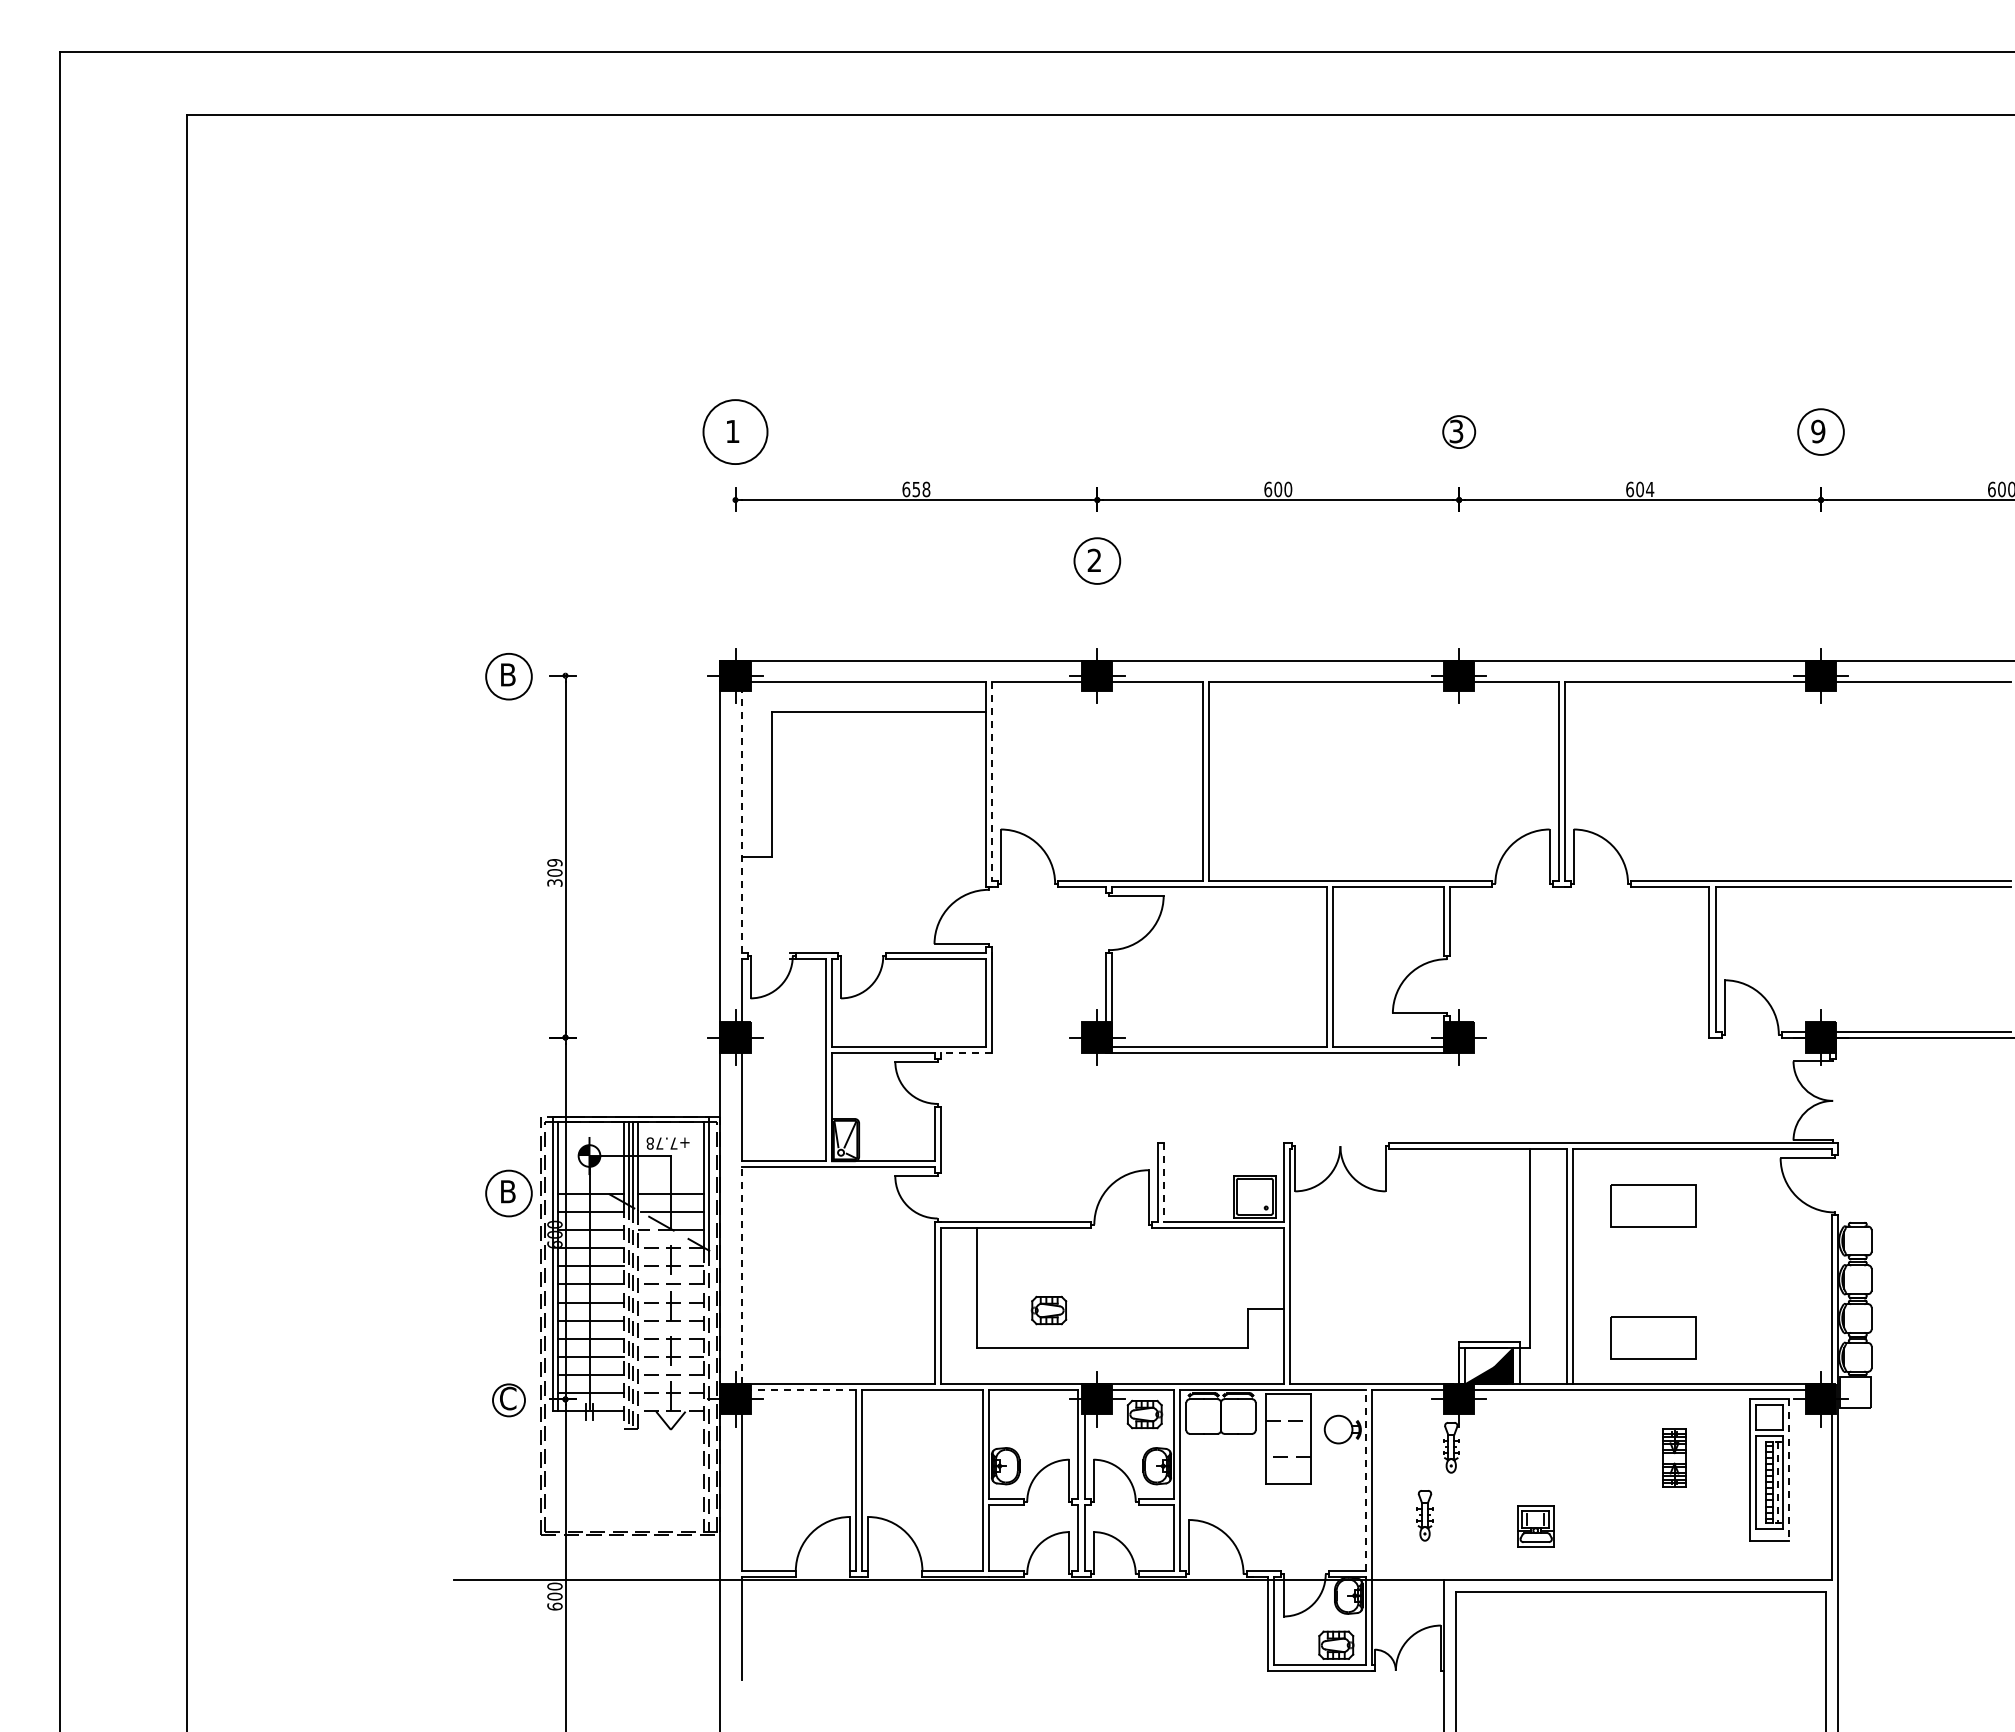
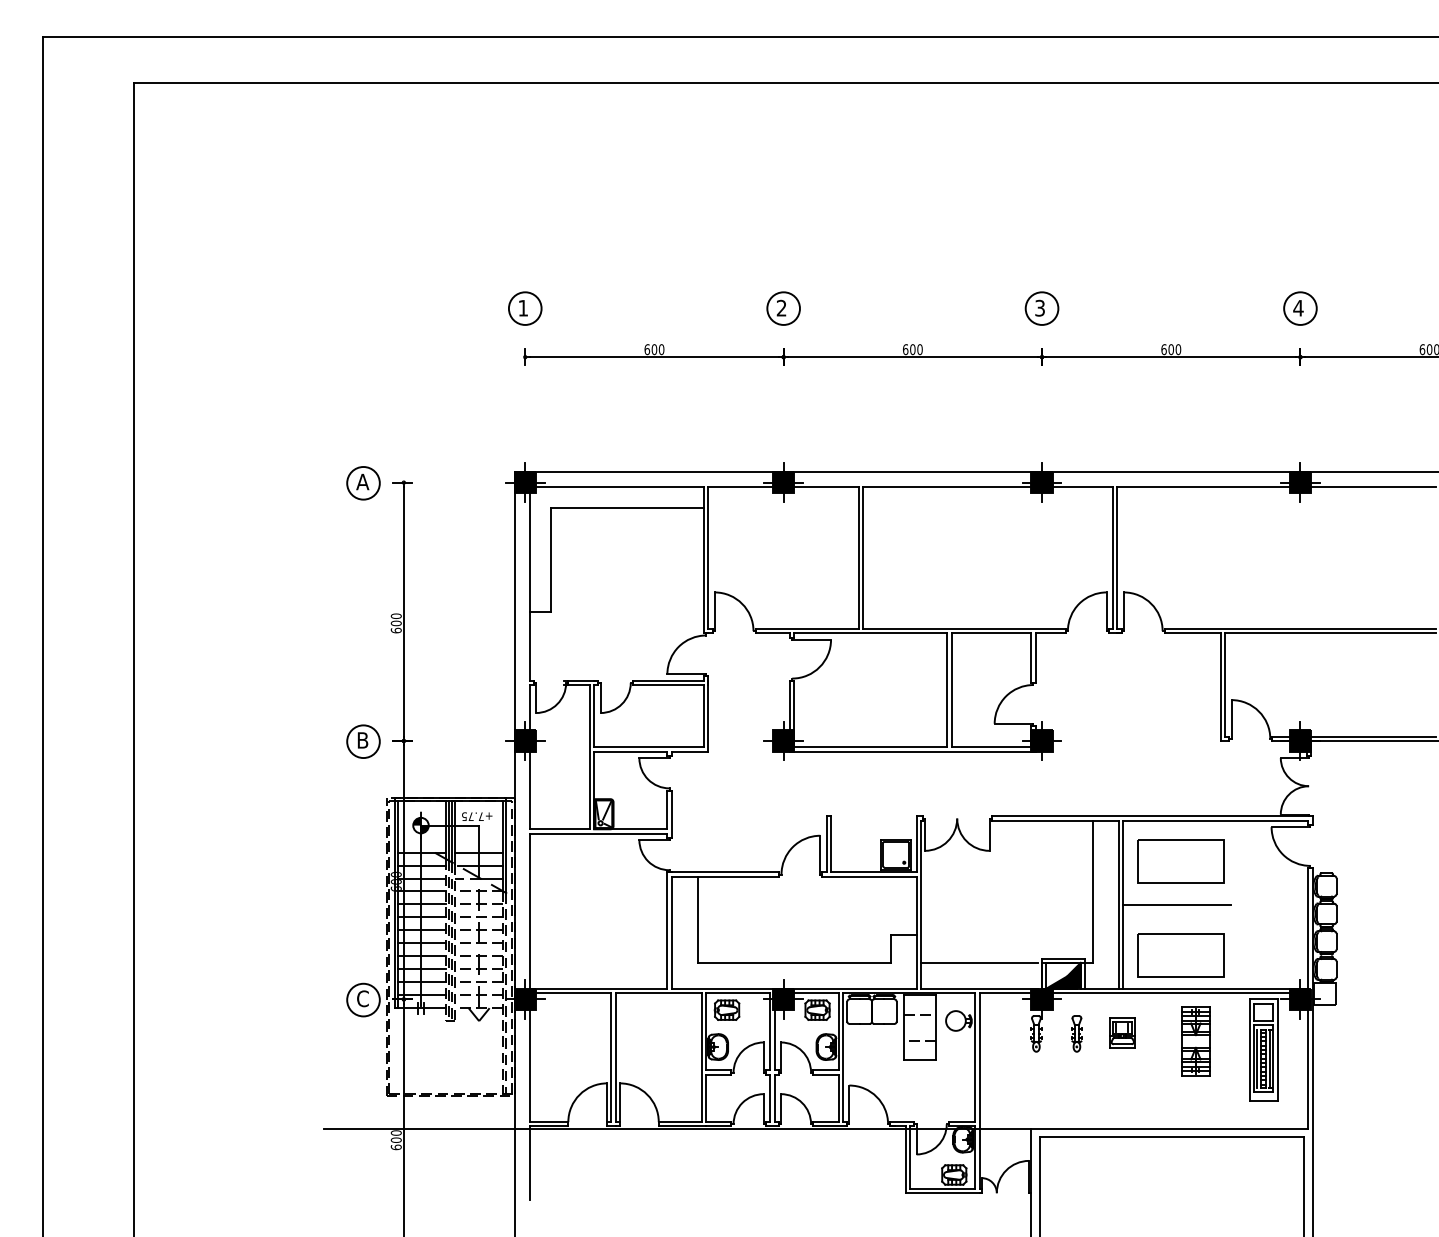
circle: (735, 431) -> (525, 308), size x0.71
circle: (1459, 431) -> (1042, 308), size x1.43
text: (1817, 431) -> (1297, 308), 9 -> 4
text: (921, 489) -> (658, 349), 658 -> 600
text: (1650, 489) -> (1178, 349), 604 -> 600
part: (1097, 560) -> (783, 308), moved
text: (507, 674) -> (362, 481), B -> A
line: (991, 781) -> (708, 558), dashed -> solid
line: (741, 817) -> (529, 583), dashed -> solid
text: (554, 872) -> (396, 623), 309 -> 600
line: (966, 1052) -> (690, 751), dashed -> solid
text: (649, 1143) -> (463, 816), +7.78 -> +7.75
line: (1163, 1182) -> (830, 844), dashed -> solid
part: (508, 1193) -> (363, 741), moved
part: (1653, 1205) -> (1180, 860), size x1.43
line: (1647, 1266) -> (1176, 904), added
line: (741, 1275) -> (529, 910), dashed -> solid
part: (1048, 1310) -> (726, 1010), moved
part: (1653, 1337) -> (1180, 955), size x1.43
line: (1371, 1348) -> (979, 963), added
line: (798, 1390) -> (570, 993), dashed -> solid
circle: (508, 1400) -> (363, 1000), size x1.43
part: (1674, 1458) -> (1195, 1041), size x1.67
line: (1789, 1470) -> (1277, 1050), dashed -> solid
line: (1365, 1480) -> (975, 1057), dashed -> solid
line: (1760, 1482) -> (1257, 1058), added
line: (1778, 1482) -> (1270, 1058), dashed -> solid
part: (1424, 1515) -> (1076, 1033), moved
part: (1535, 1526) -> (1122, 1033), moved

